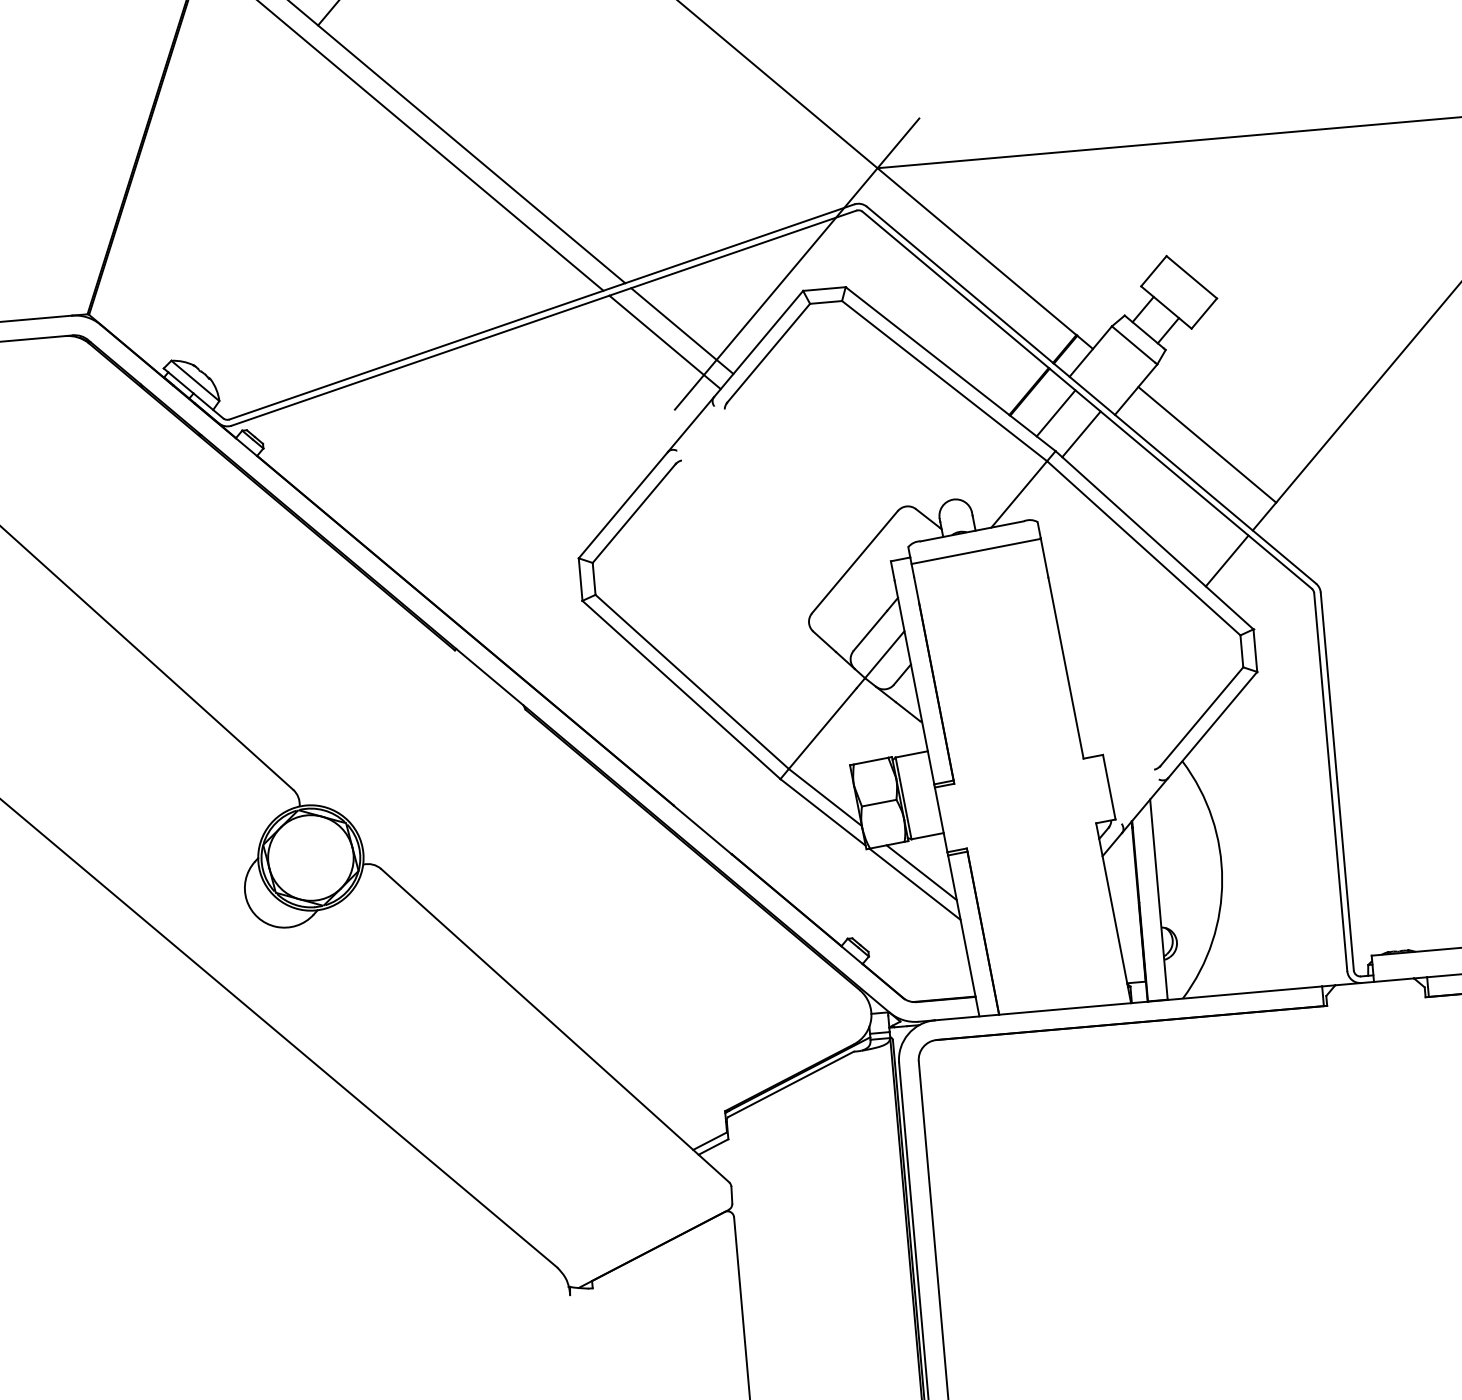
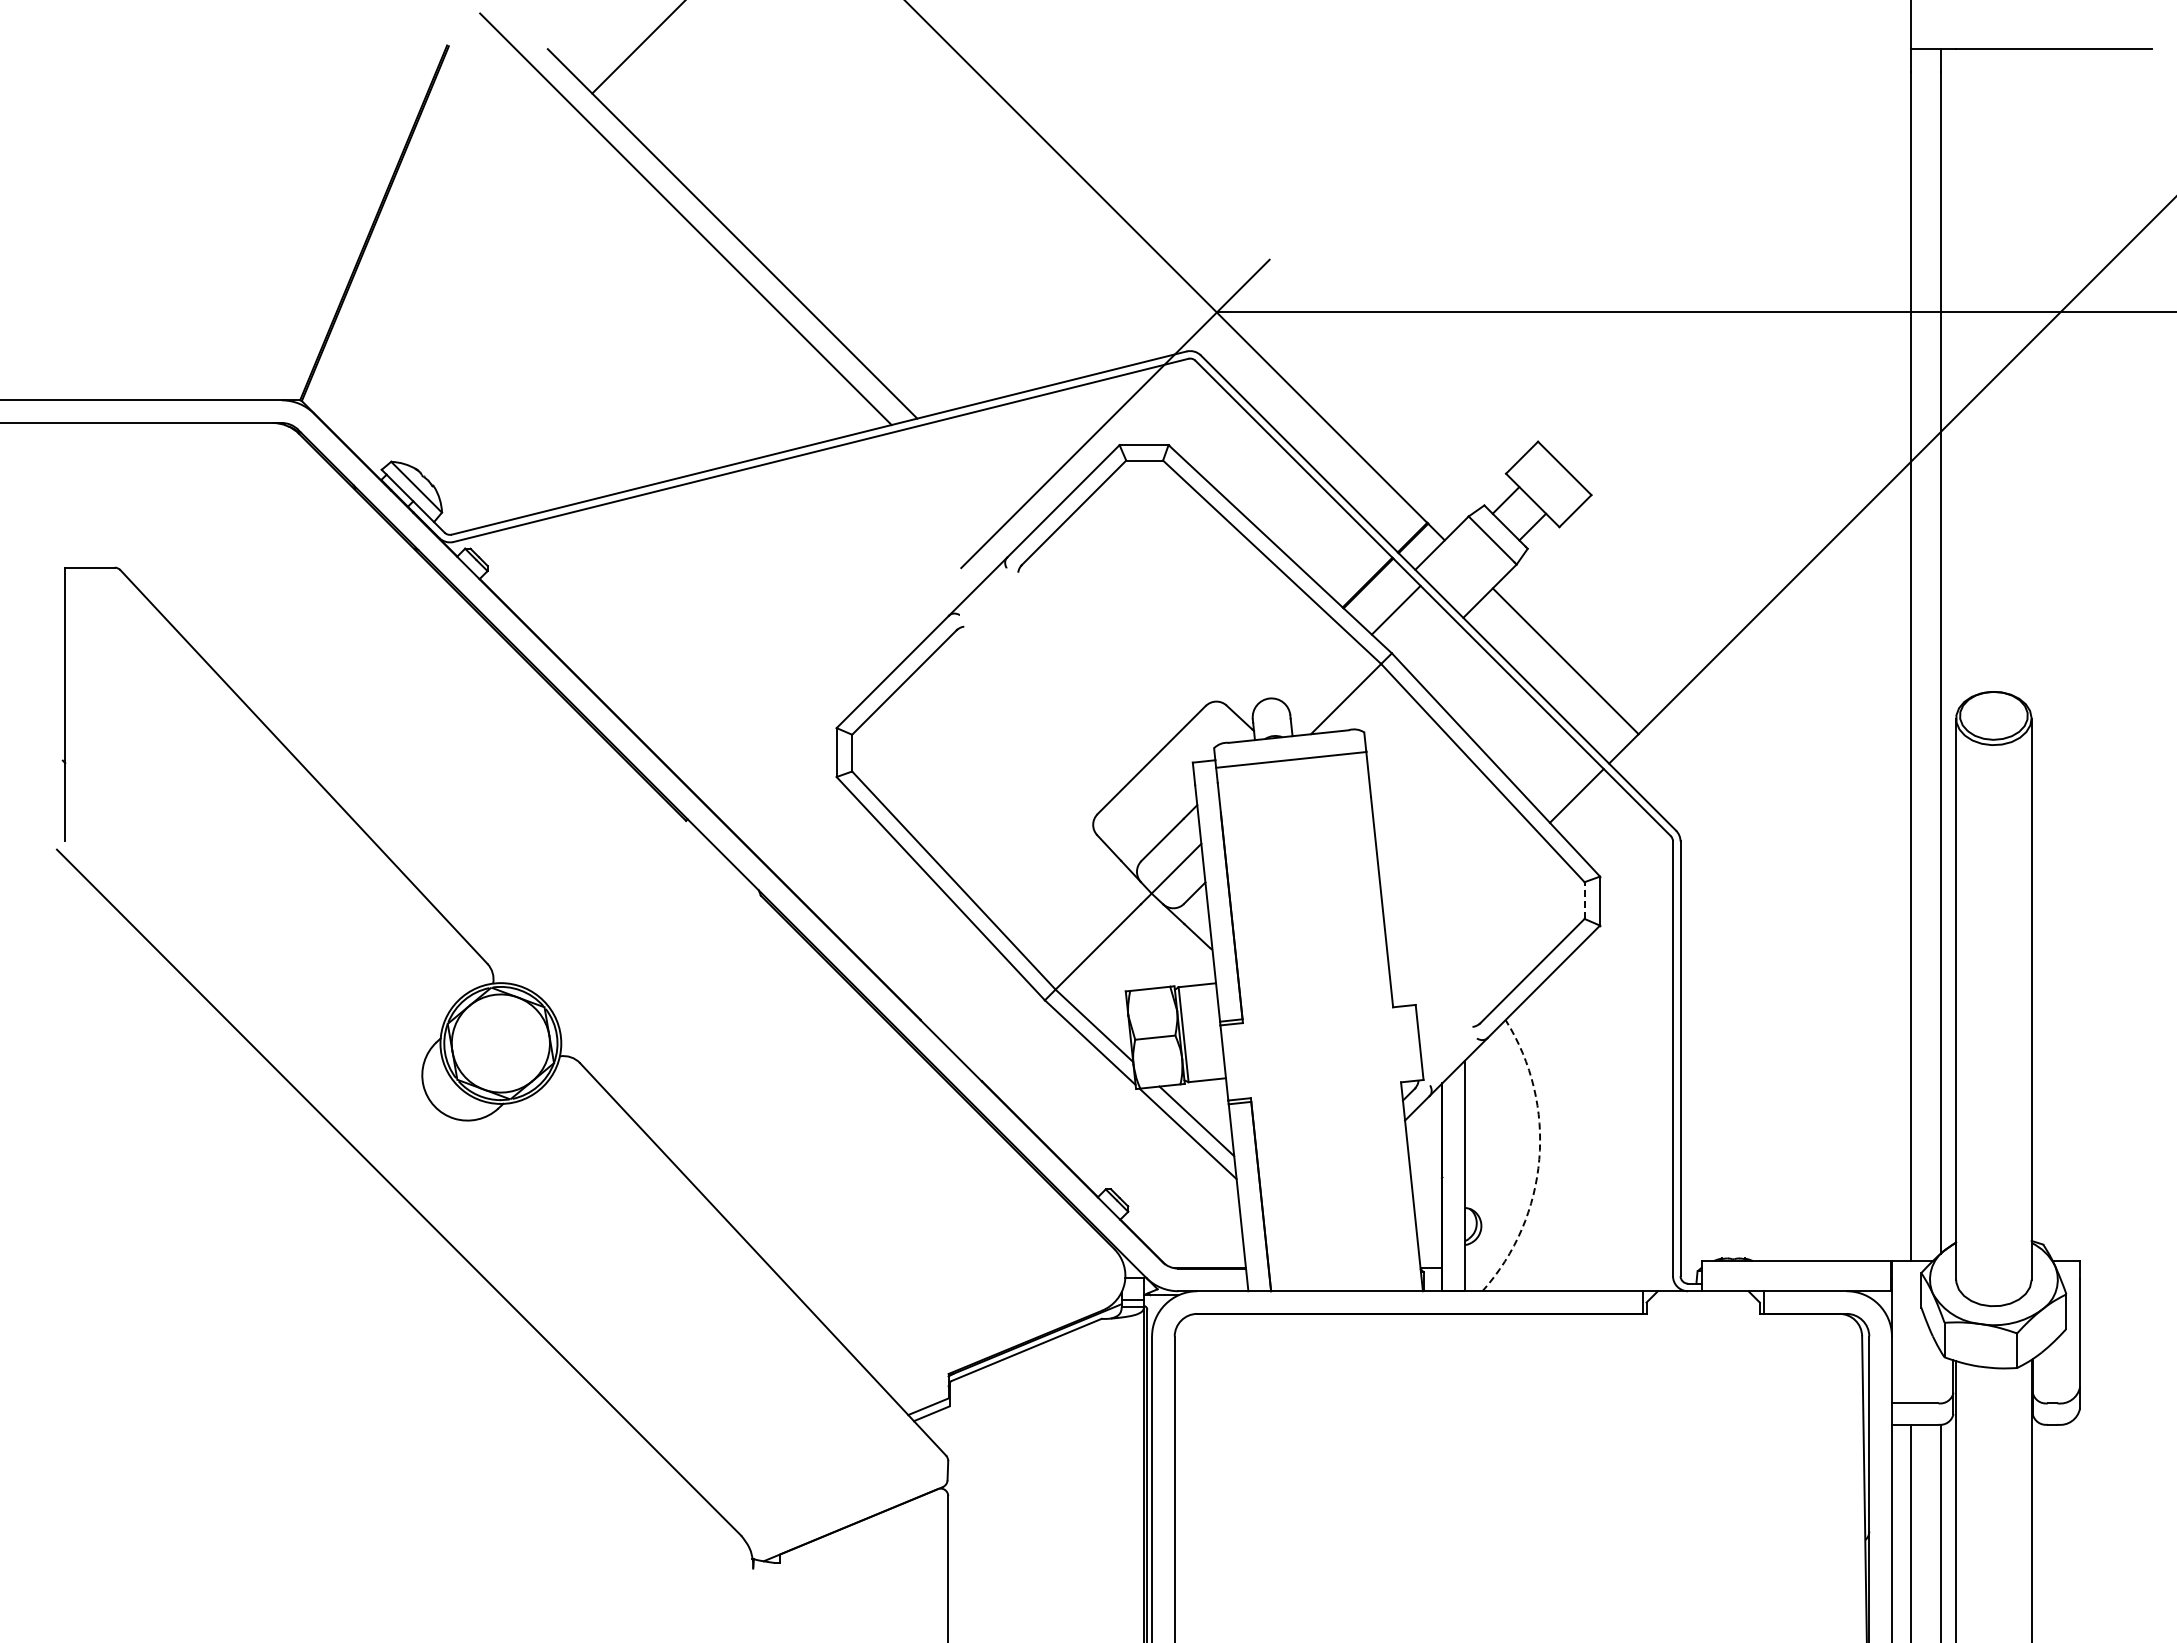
line: (682, 330) -> (977, 478), removed
line: (664, 342) -> (956, 490), removed
line: (1080, 434) -> (1422, 636), removed
line: (1241, 651) -> (1584, 900), solid -> dashed
arc: (1222, 879) -> (1539, 1159), solid -> dashed

